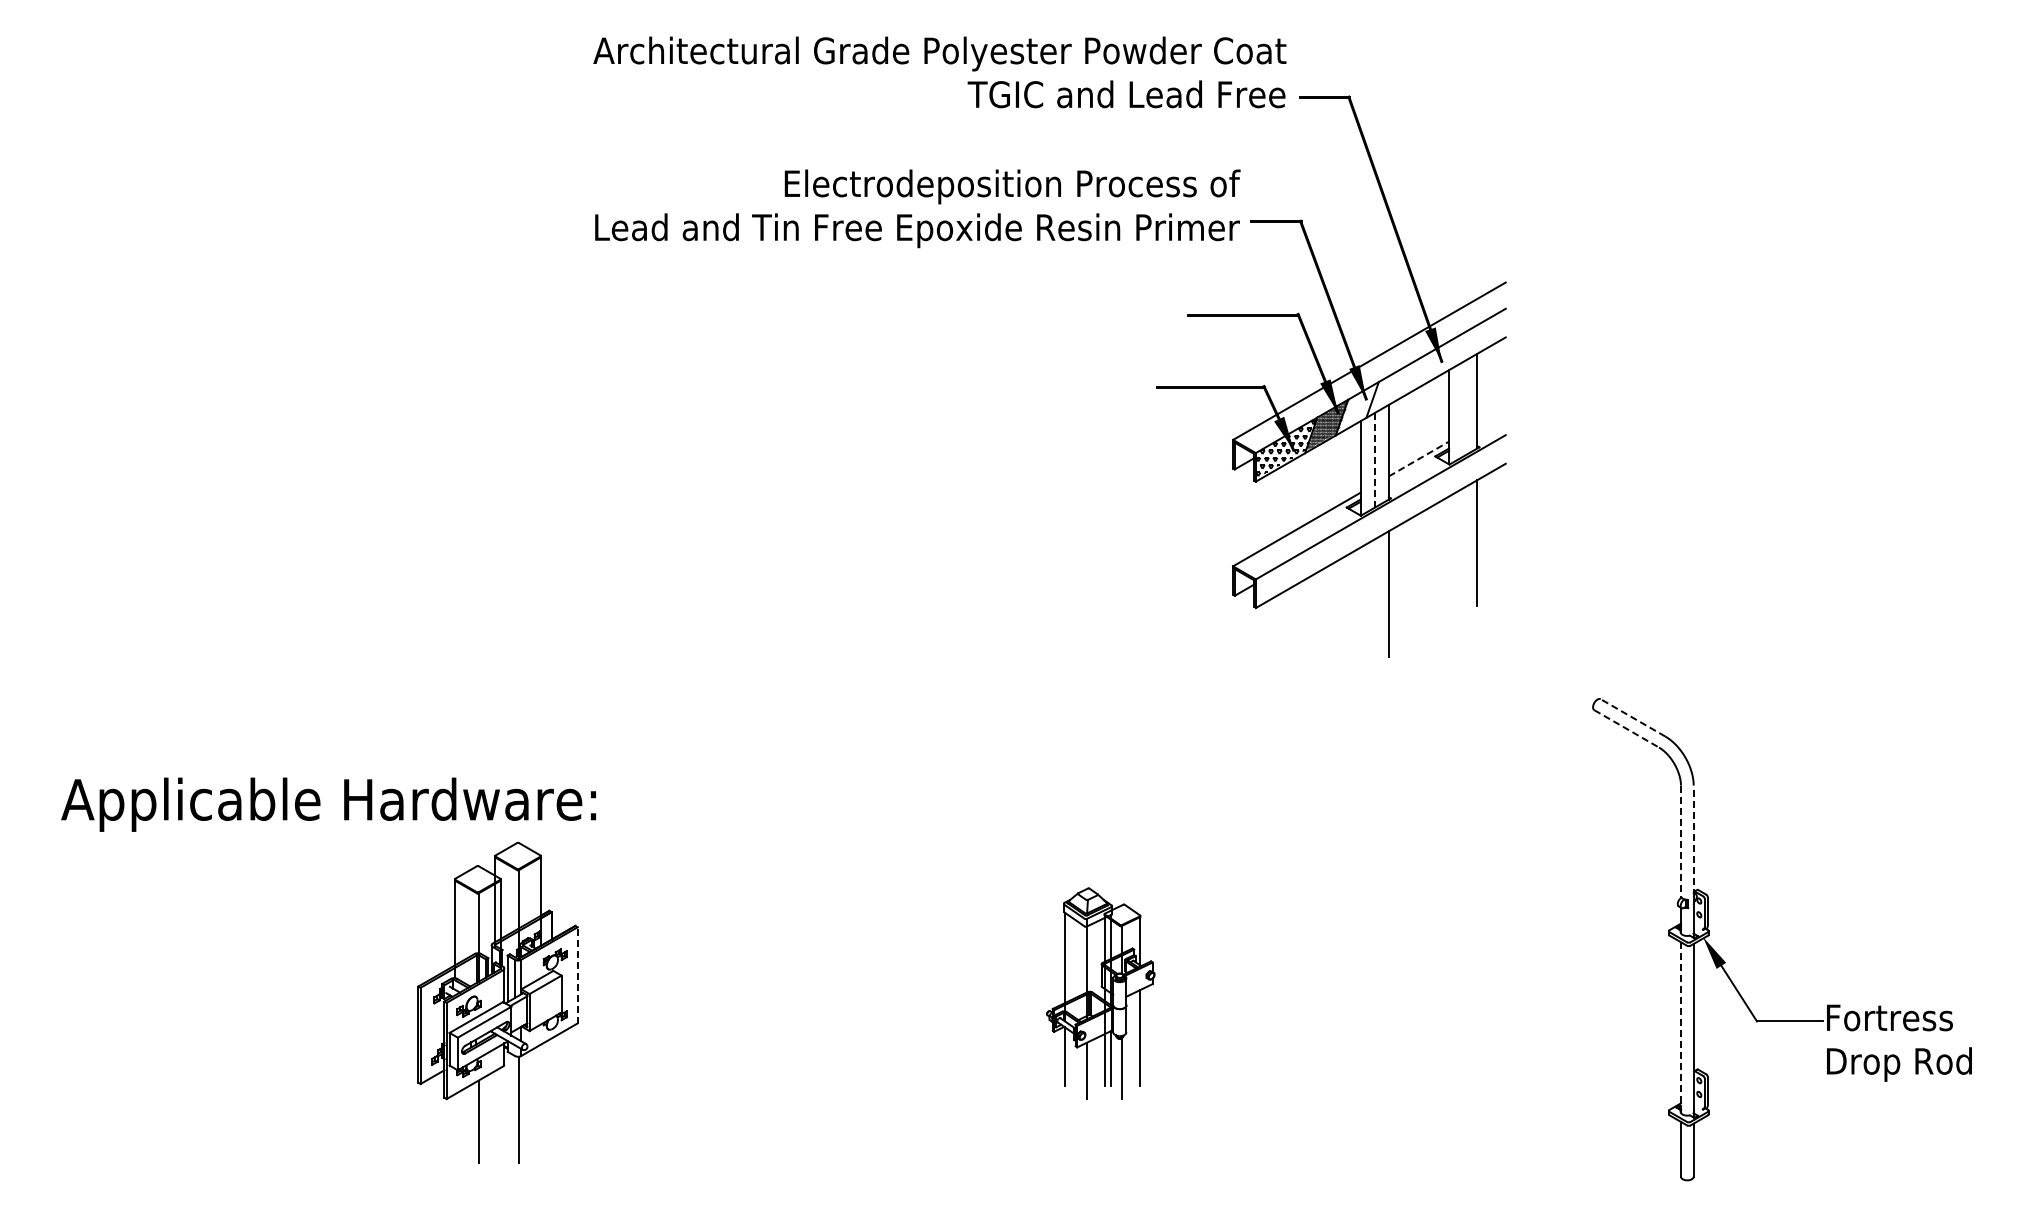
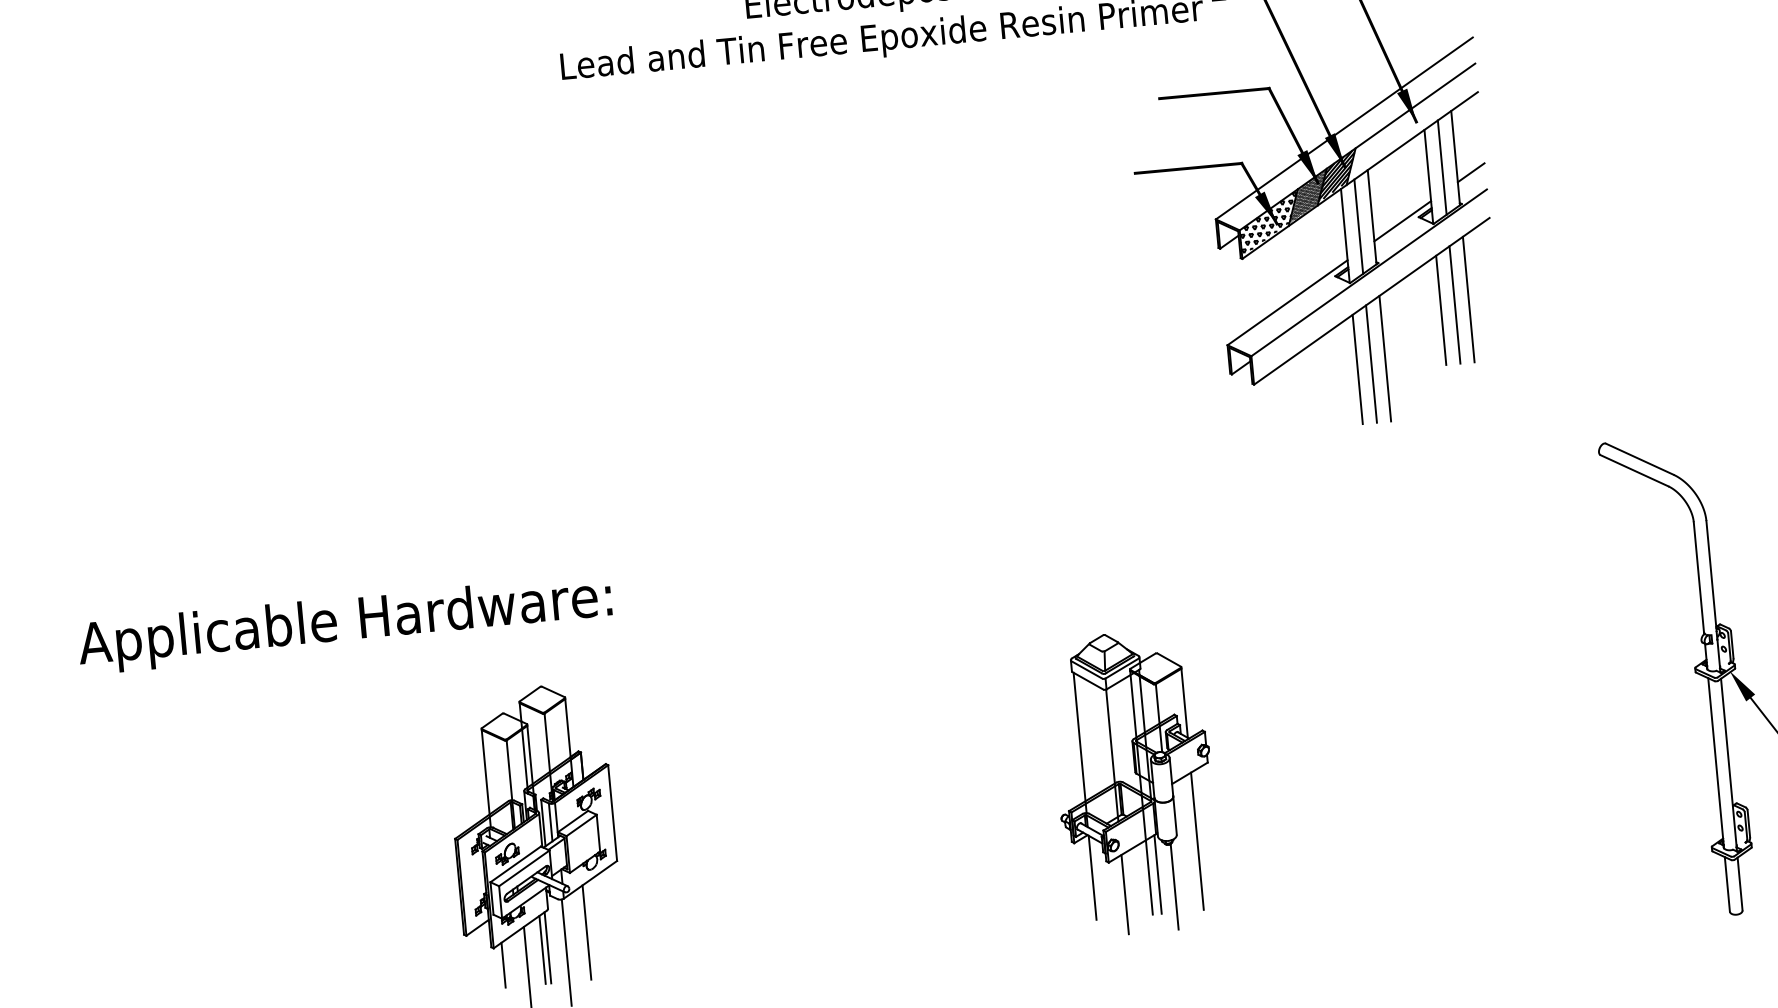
hatch: (1357, 406) -> (1336, 174), added
line: (1463, 408) -> (1442, 166), added
line: (1491, 416) -> (1471, 172), added
line: (1418, 459) -> (1402, 221), dashed -> solid
line: (1374, 460) -> (1358, 226), dashed -> solid
line: (1463, 547) -> (1455, 305), added
line: (1449, 551) -> (1441, 310), added
line: (1374, 598) -> (1371, 364), added
line: (1360, 602) -> (1357, 369), added
line: (1632, 717) -> (1639, 458), dashed -> solid
line: (1627, 729) -> (1635, 471), dashed -> solid
text: (328, 804) -> (344, 624), moved
line: (1693, 840) -> (1711, 575), dashed -> solid
line: (1680, 841) -> (1698, 577), dashed -> solid
line: (577, 974) -> (612, 812), dashed -> solid
part: (1100, 993) -> (1134, 782), size x1.43
line: (1680, 1028) -> (1715, 764), dashed -> solid
line: (540, 1091) -> (586, 932), added
line: (500, 1103) -> (547, 947), added
line: (495, 1105) -> (542, 950), added
line: (454, 1116) -> (503, 964), added

